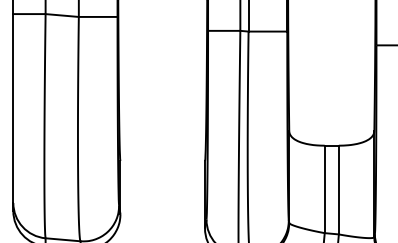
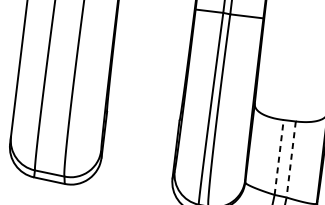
line: (324, 189) -> (278, 157), solid -> dashed
line: (338, 190) -> (290, 159), solid -> dashed

